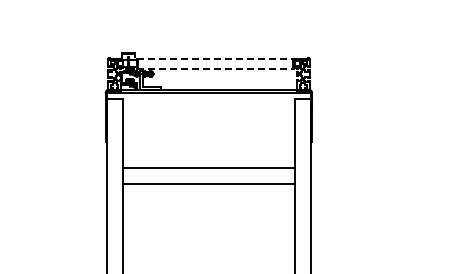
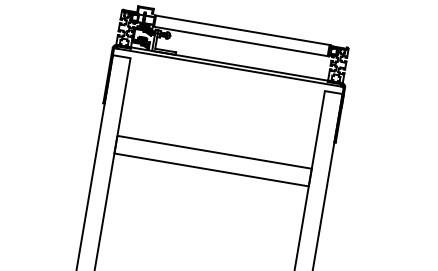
line: (215, 58) -> (242, 30), dashed -> solid
line: (215, 68) -> (240, 41), dashed -> solid

